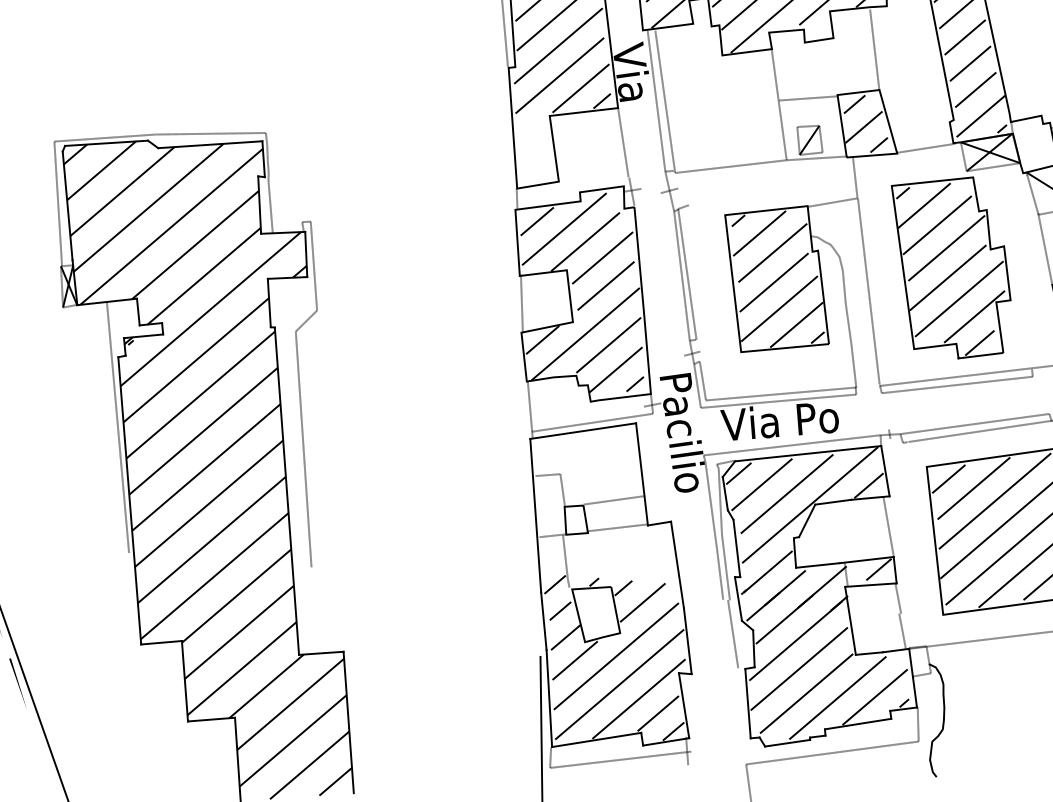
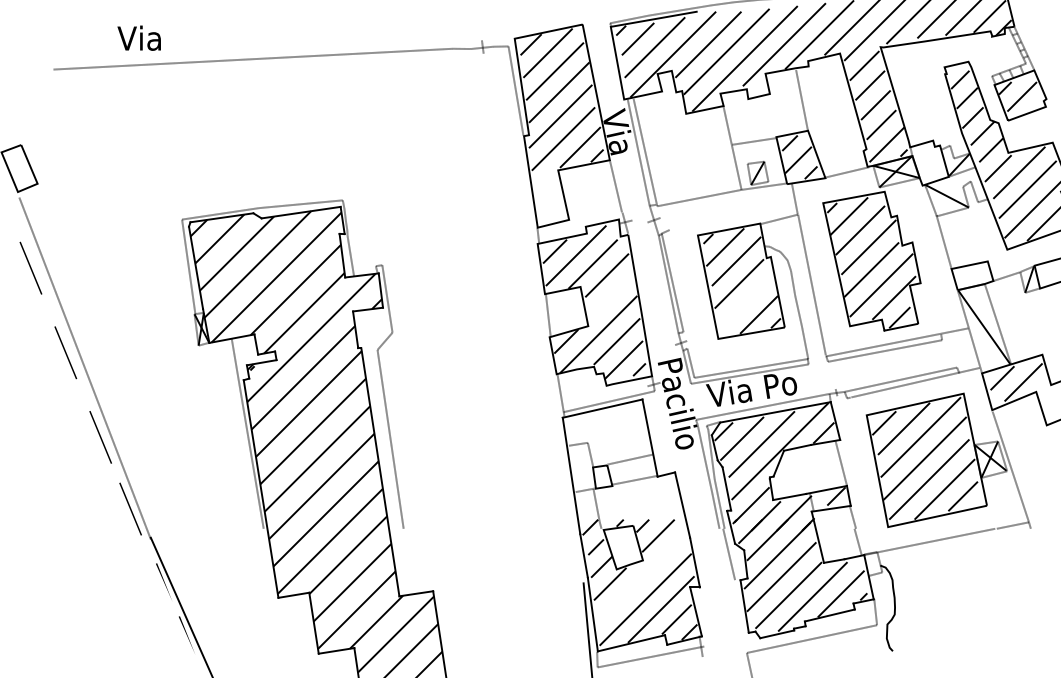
line: (606, 285) -> (611, 296), removed
line: (778, 308) -> (744, 303), removed
line: (616, 656) -> (641, 578), removed

